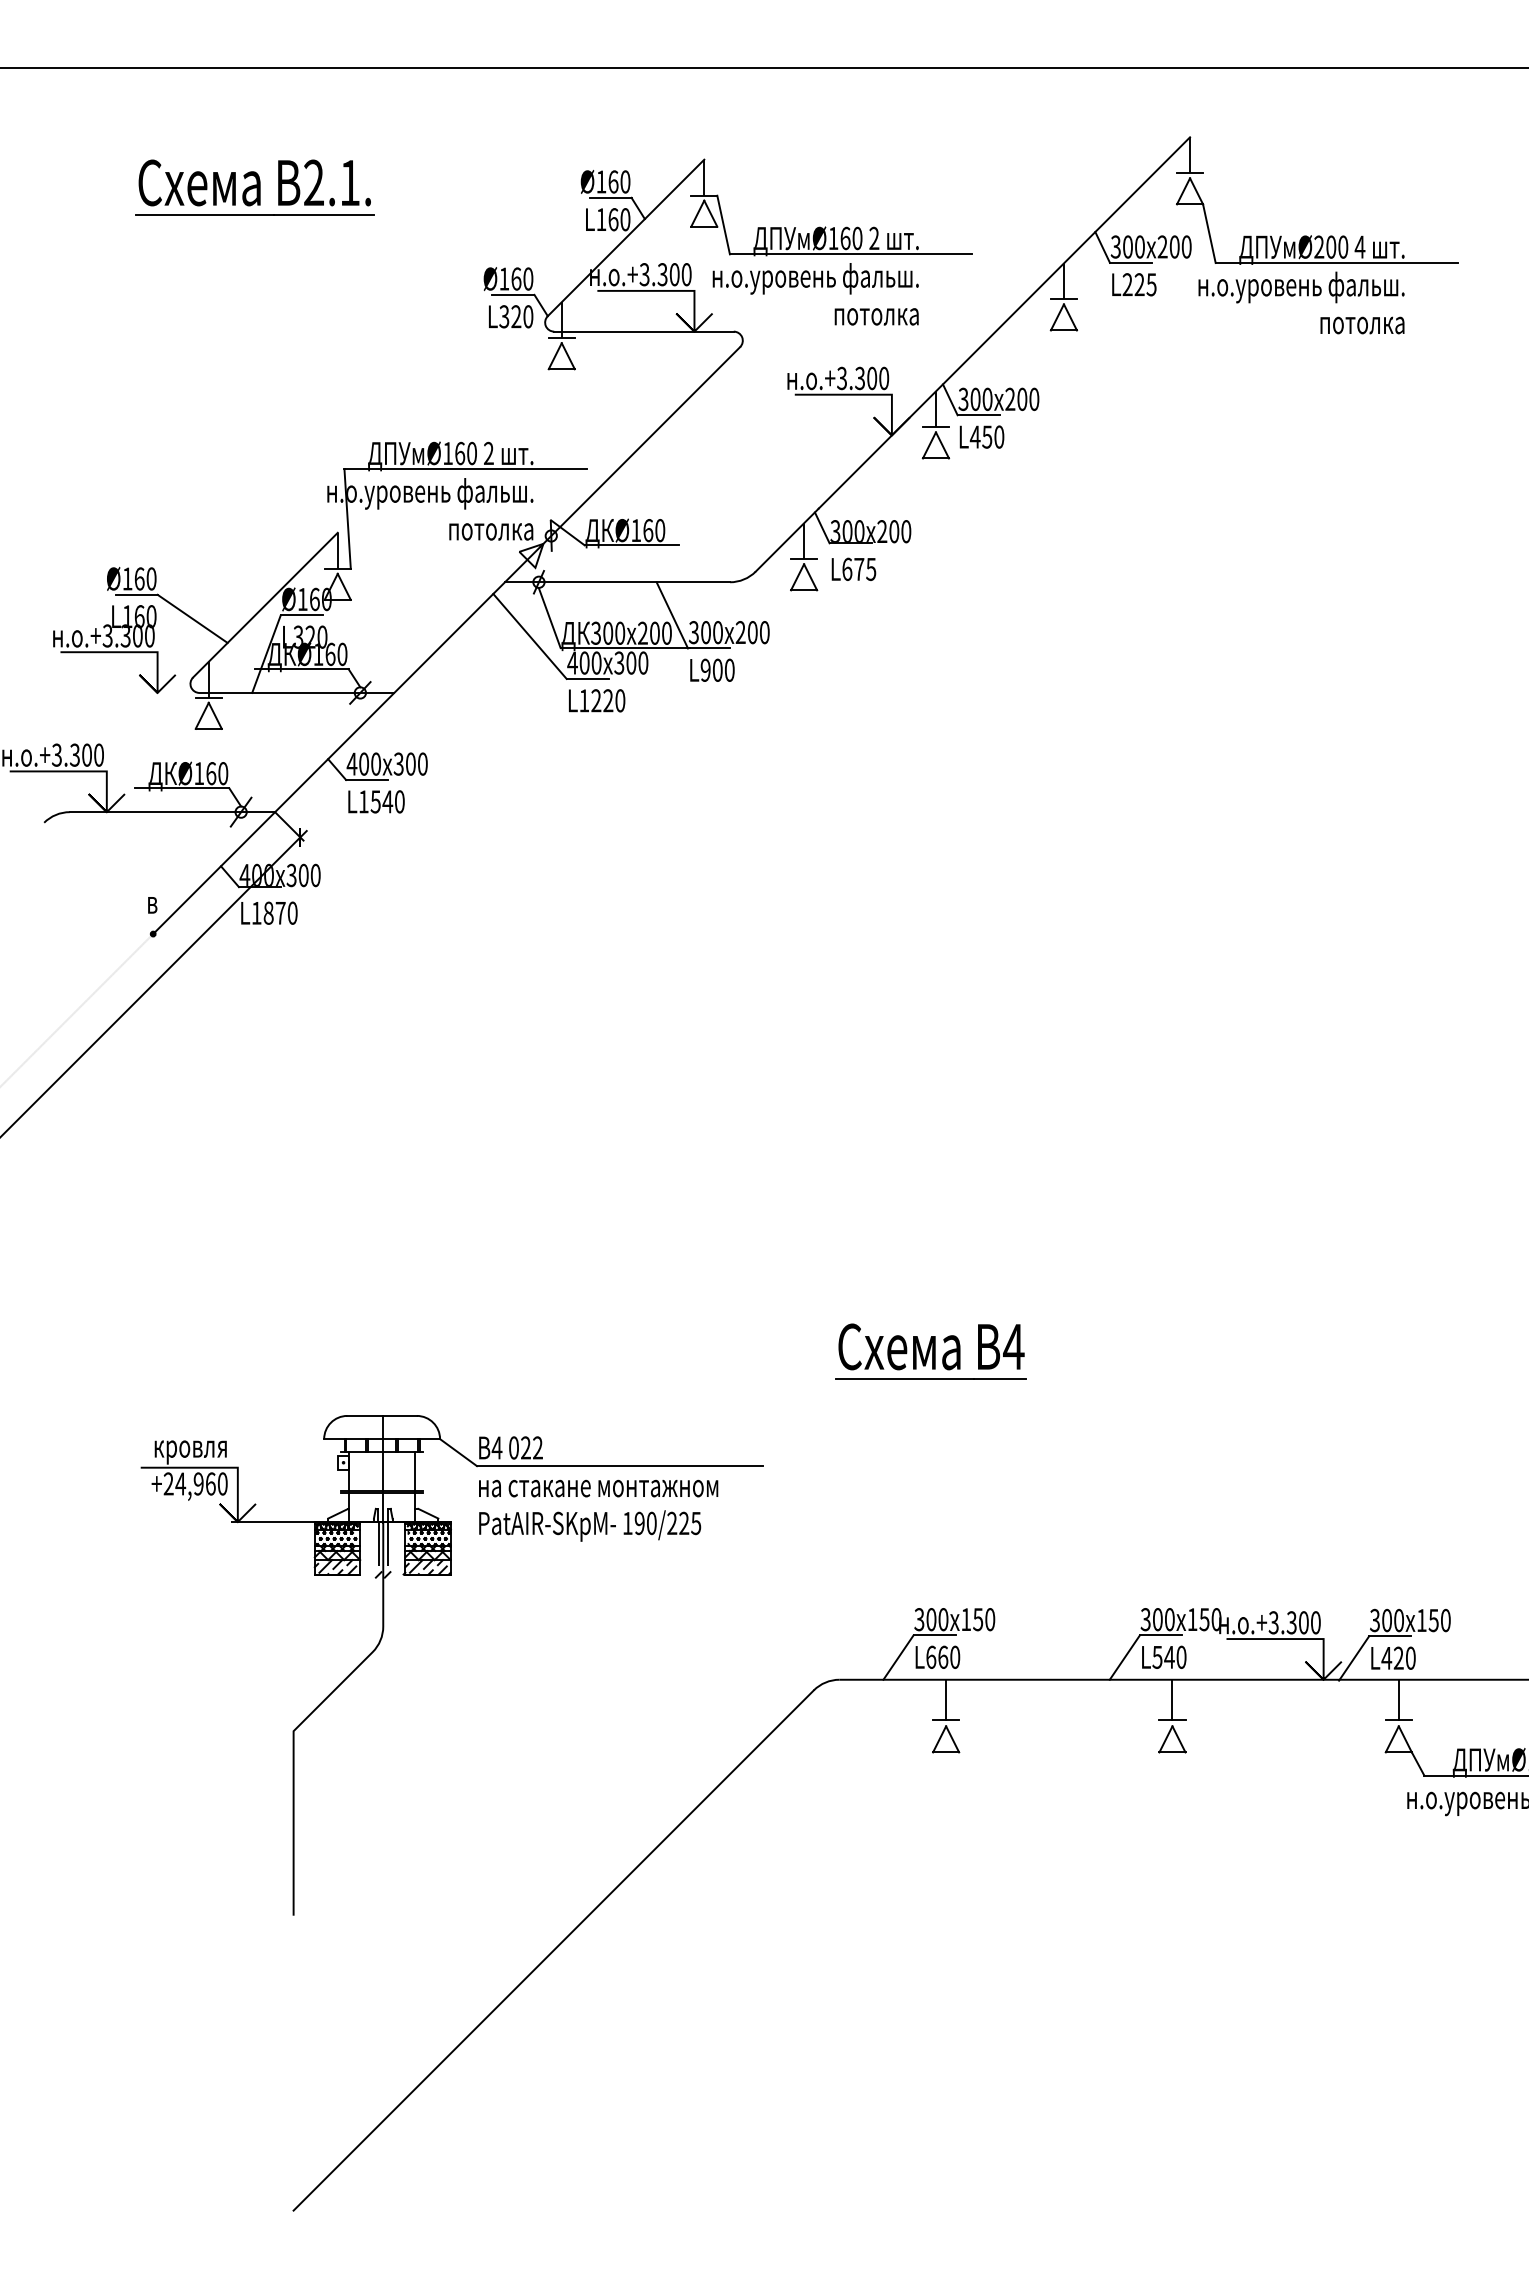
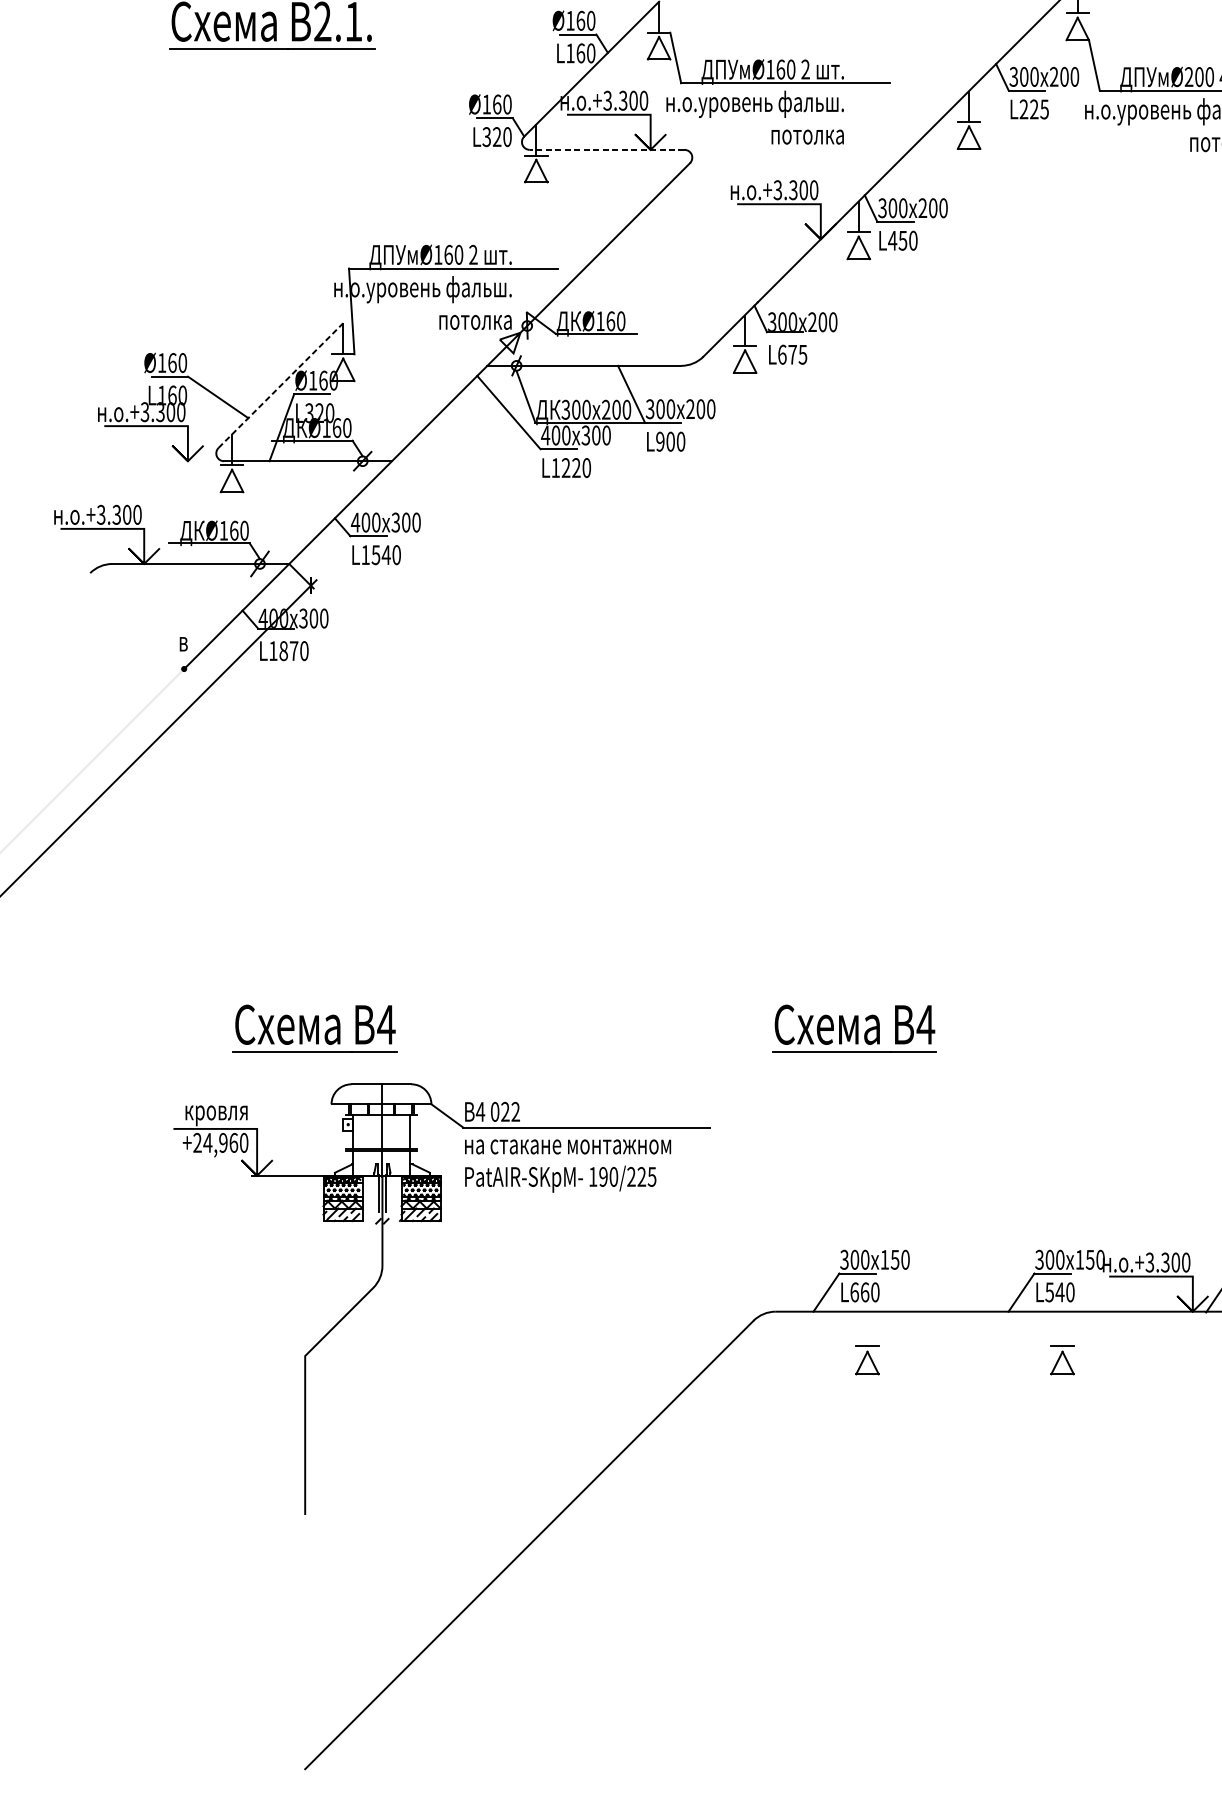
line: (643, 331) -> (606, 149), solid -> dashed
line: (265, 604) -> (280, 385), solid -> dashed
part: (304, 1351) -> (314, 1028), added
line: (946, 1699) -> (867, 1328), removed
line: (1172, 1699) -> (1062, 1328), removed

